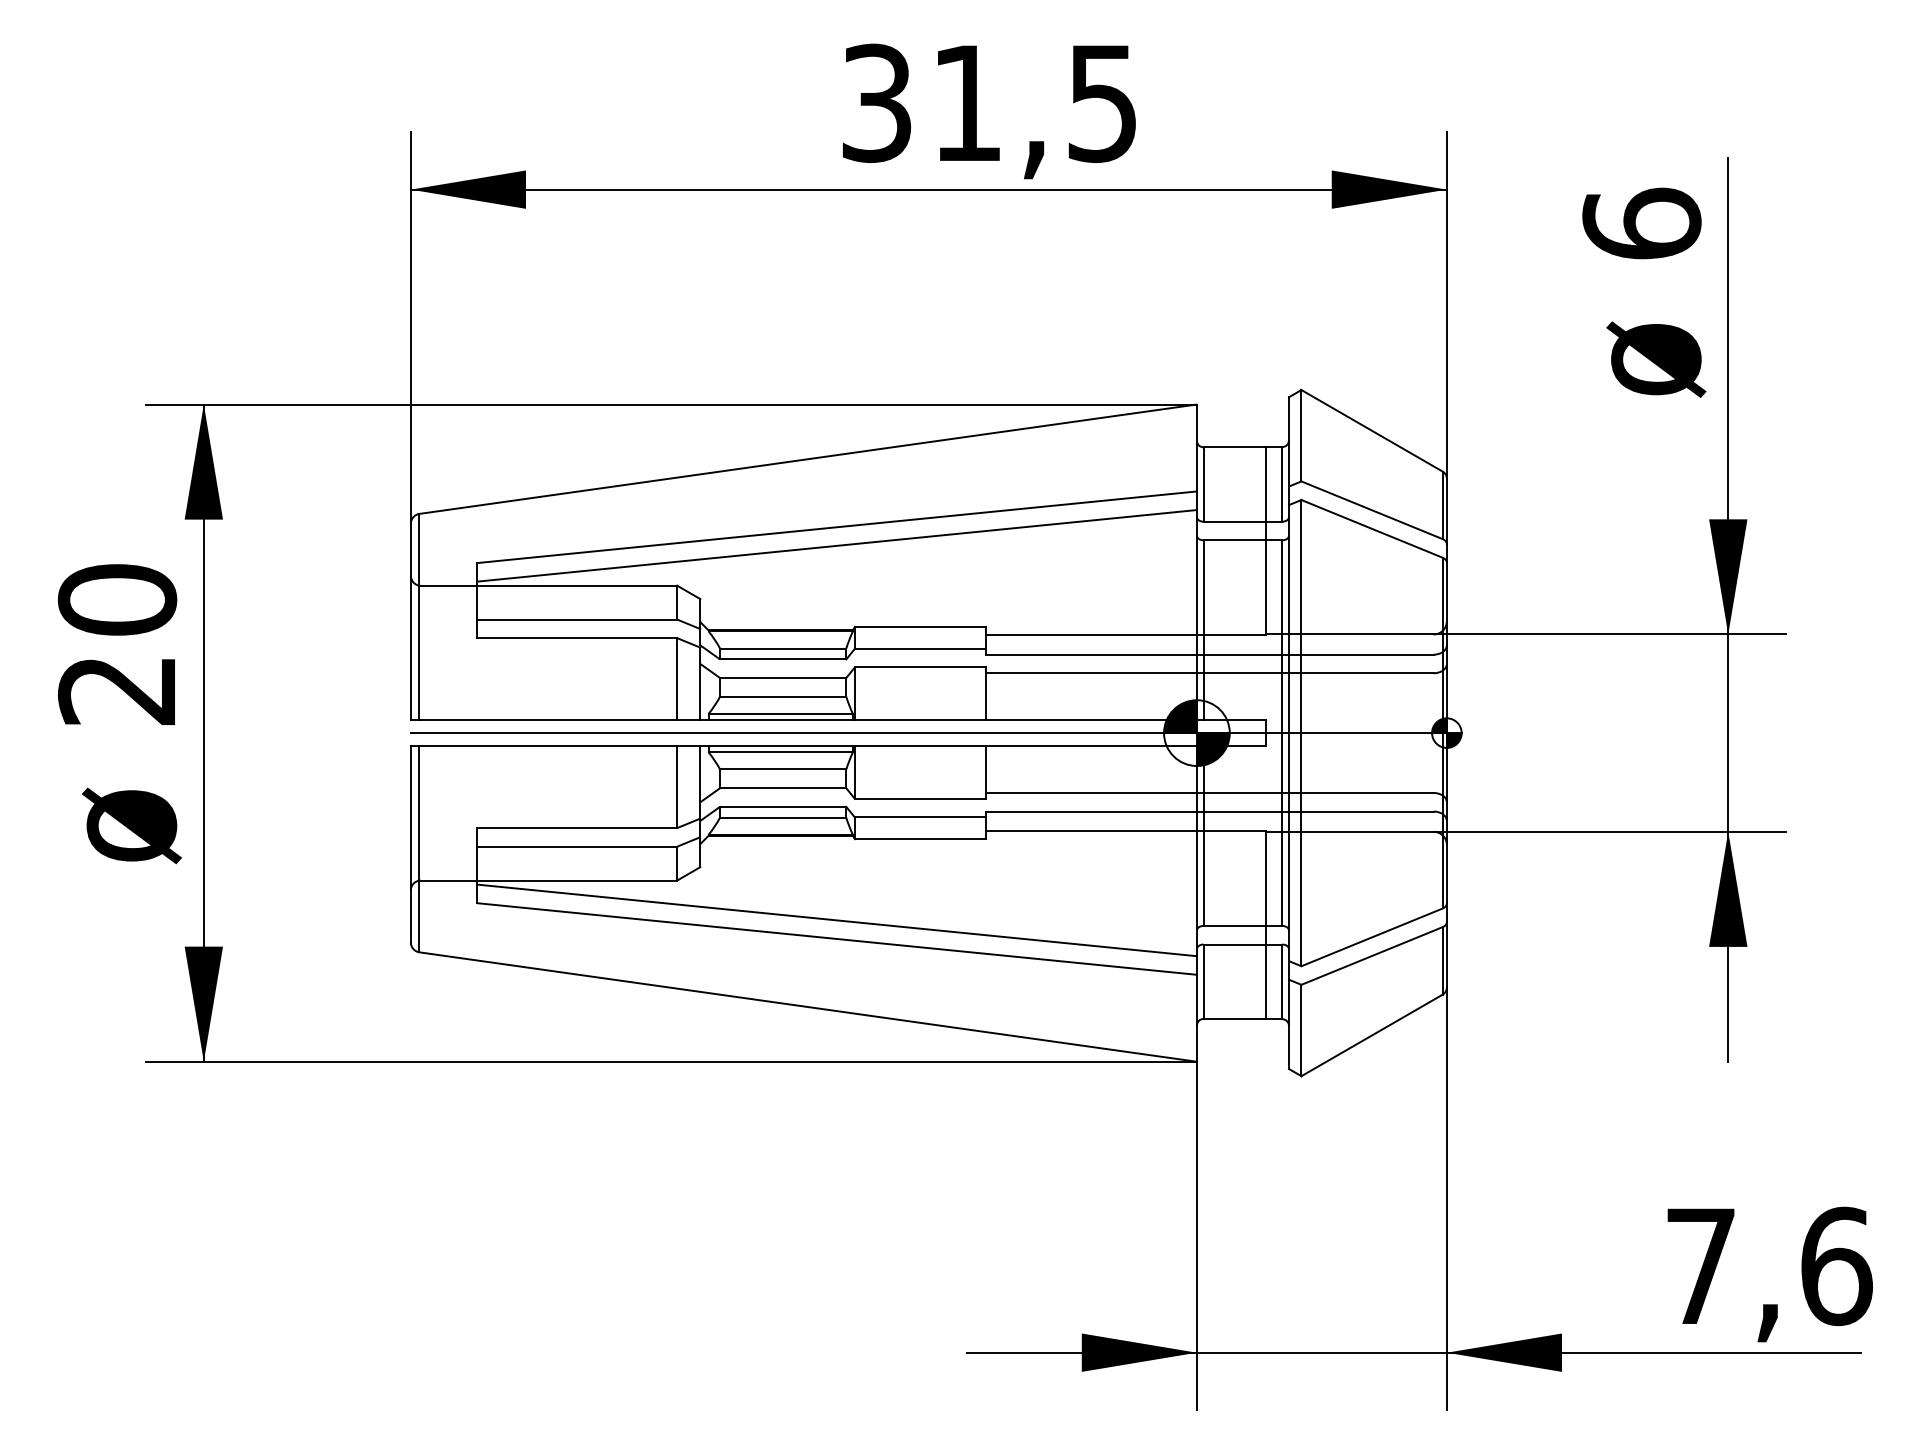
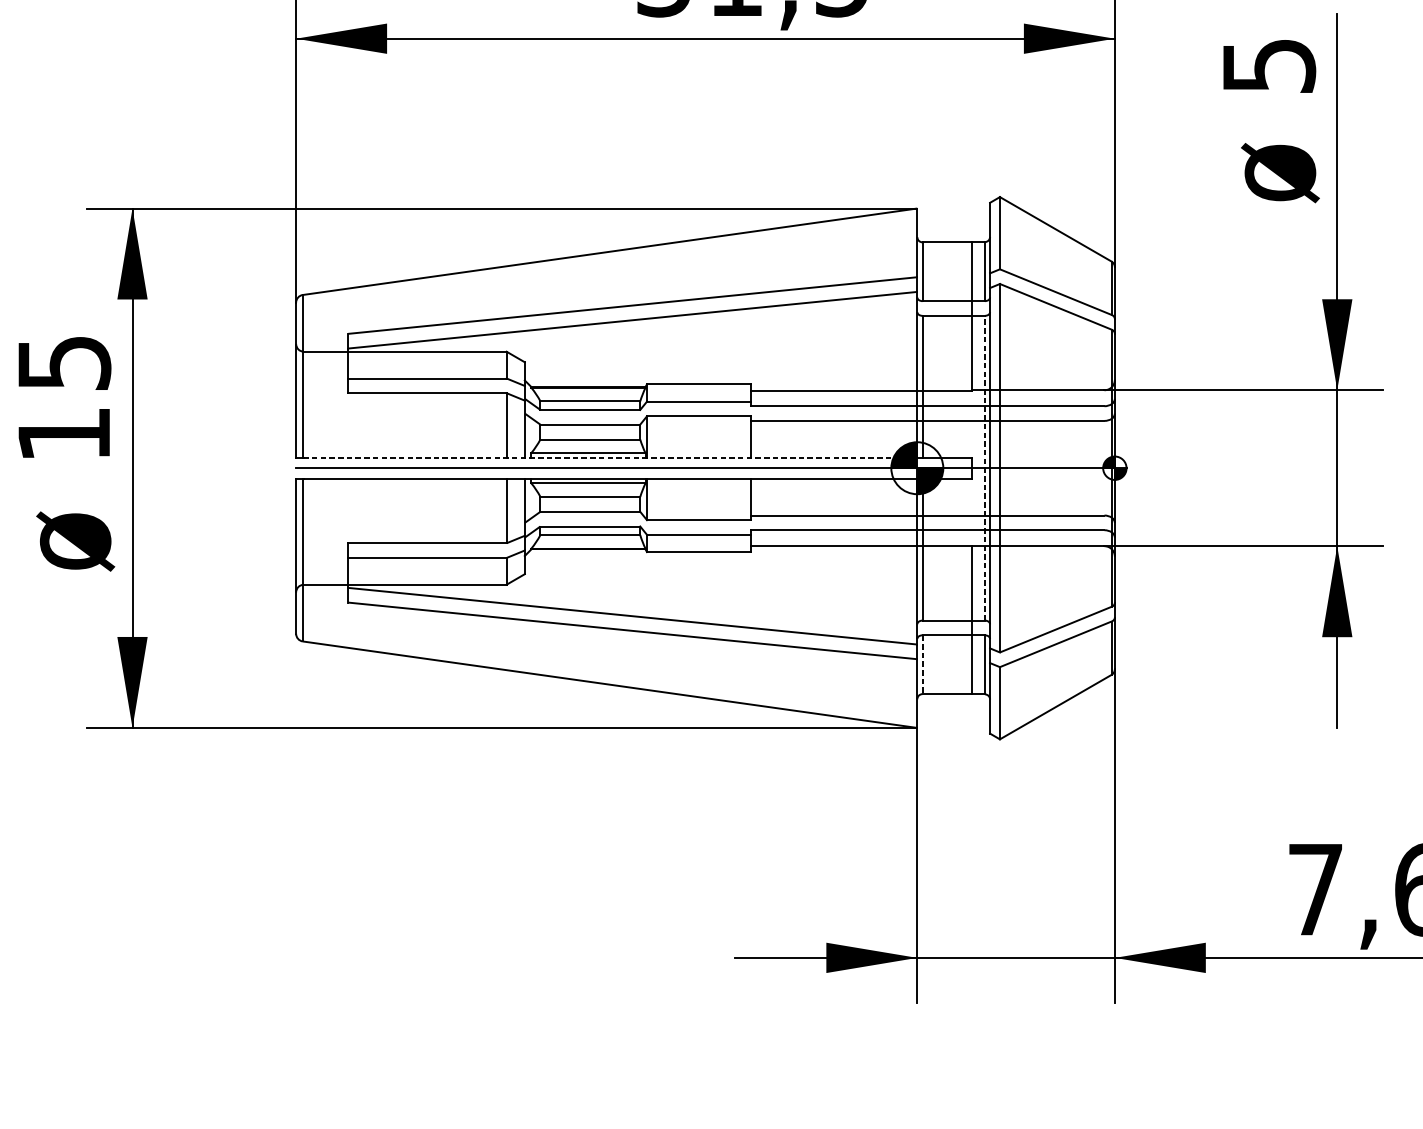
text: (1641, 223) -> (1268, 65), 6 -> 5
text: (117, 644) -> (64, 398), 20 -> 15
line: (808, 719) -> (610, 457), solid -> dashed
line: (1282, 733) -> (984, 468), solid -> dashed
line: (1203, 982) -> (922, 665), solid -> dashed

